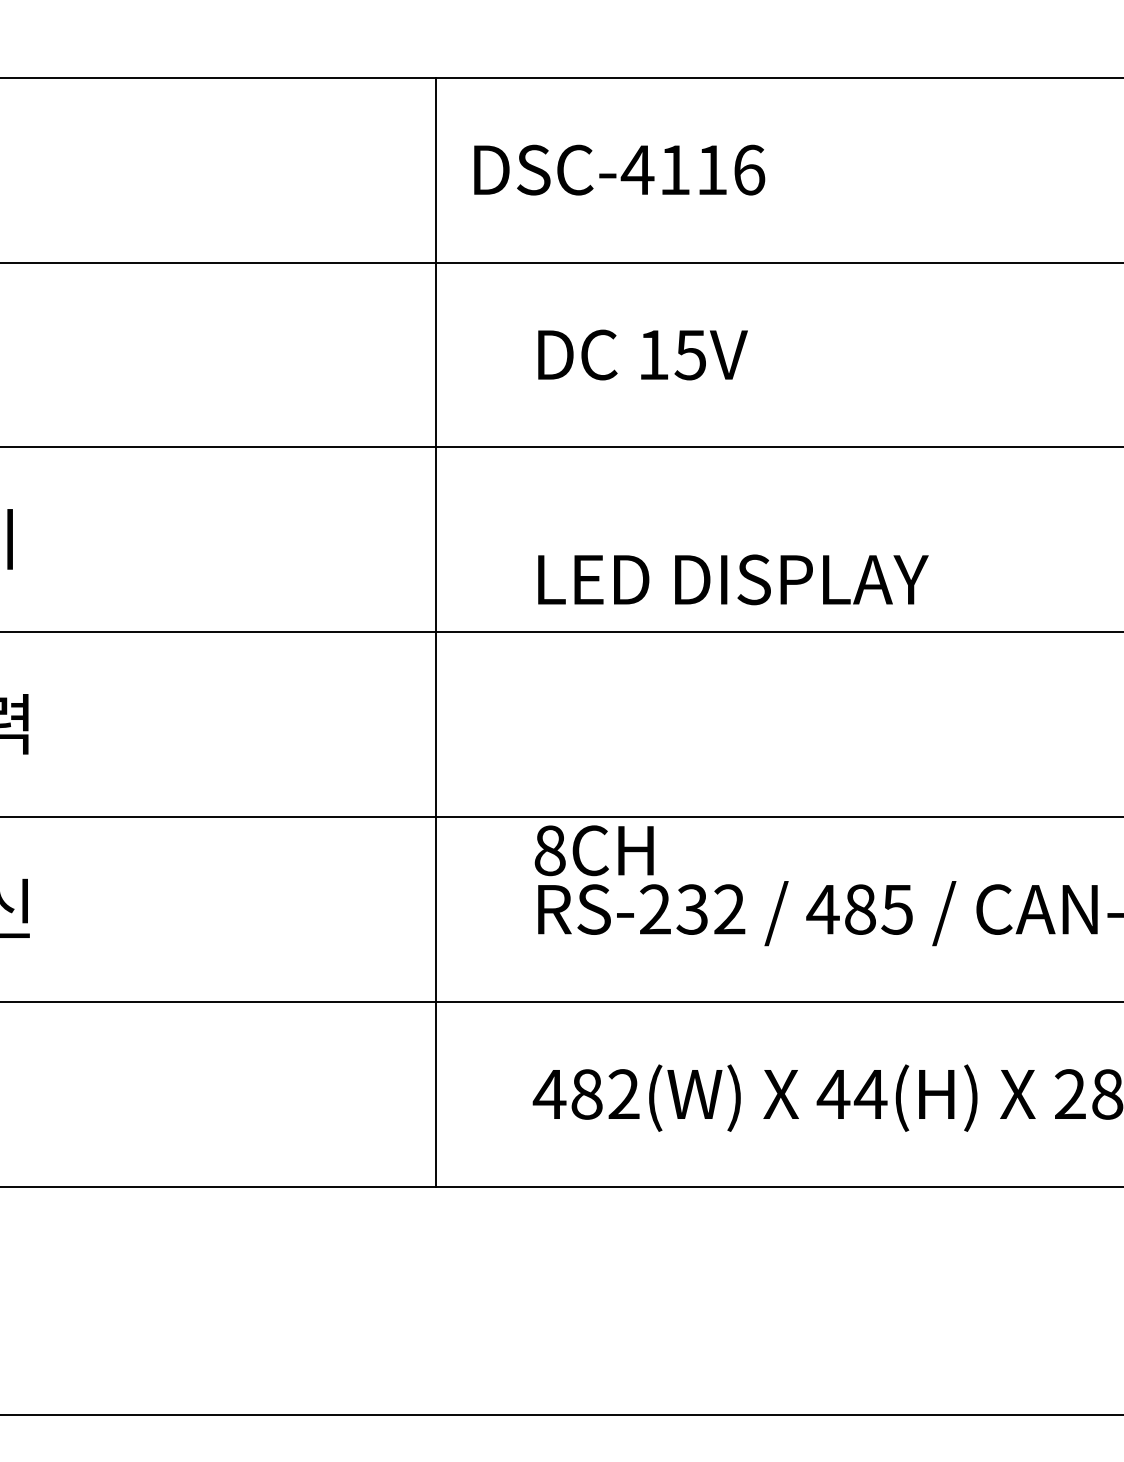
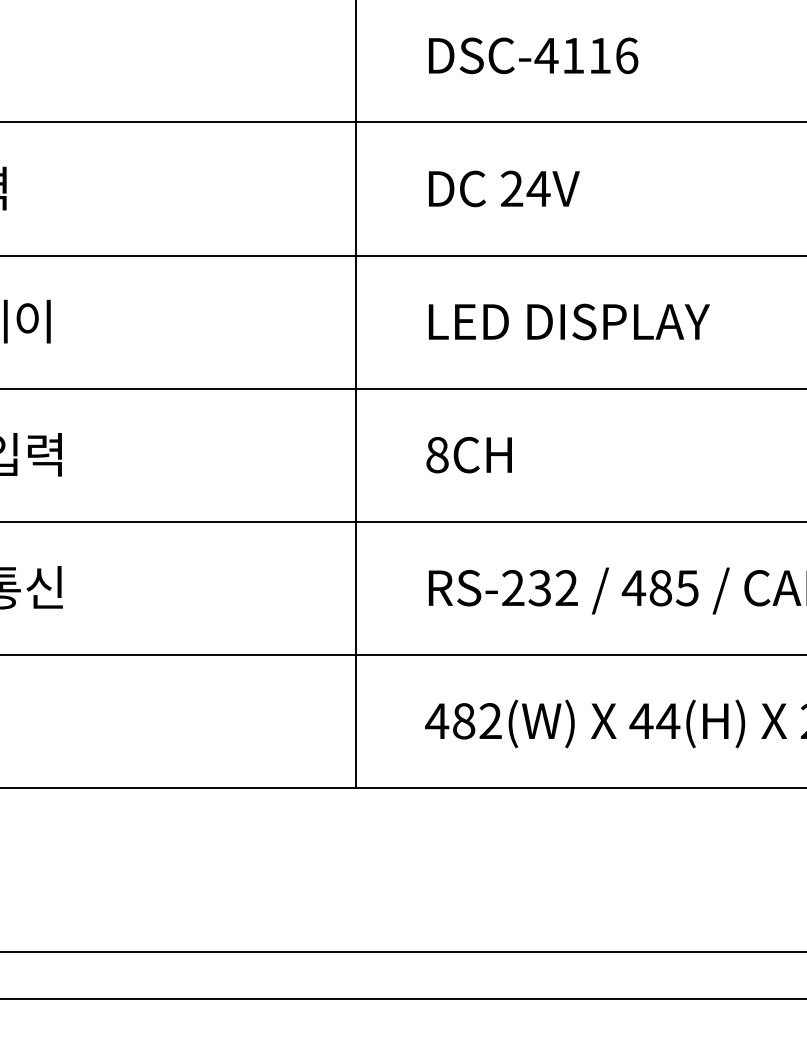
text: (619, 169) -> (533, 55), moved
text: (672, 354) -> (525, 188), 15V -> 24V
text: (733, 579) -> (569, 321), moved
text: (593, 850) -> (468, 454), moved

